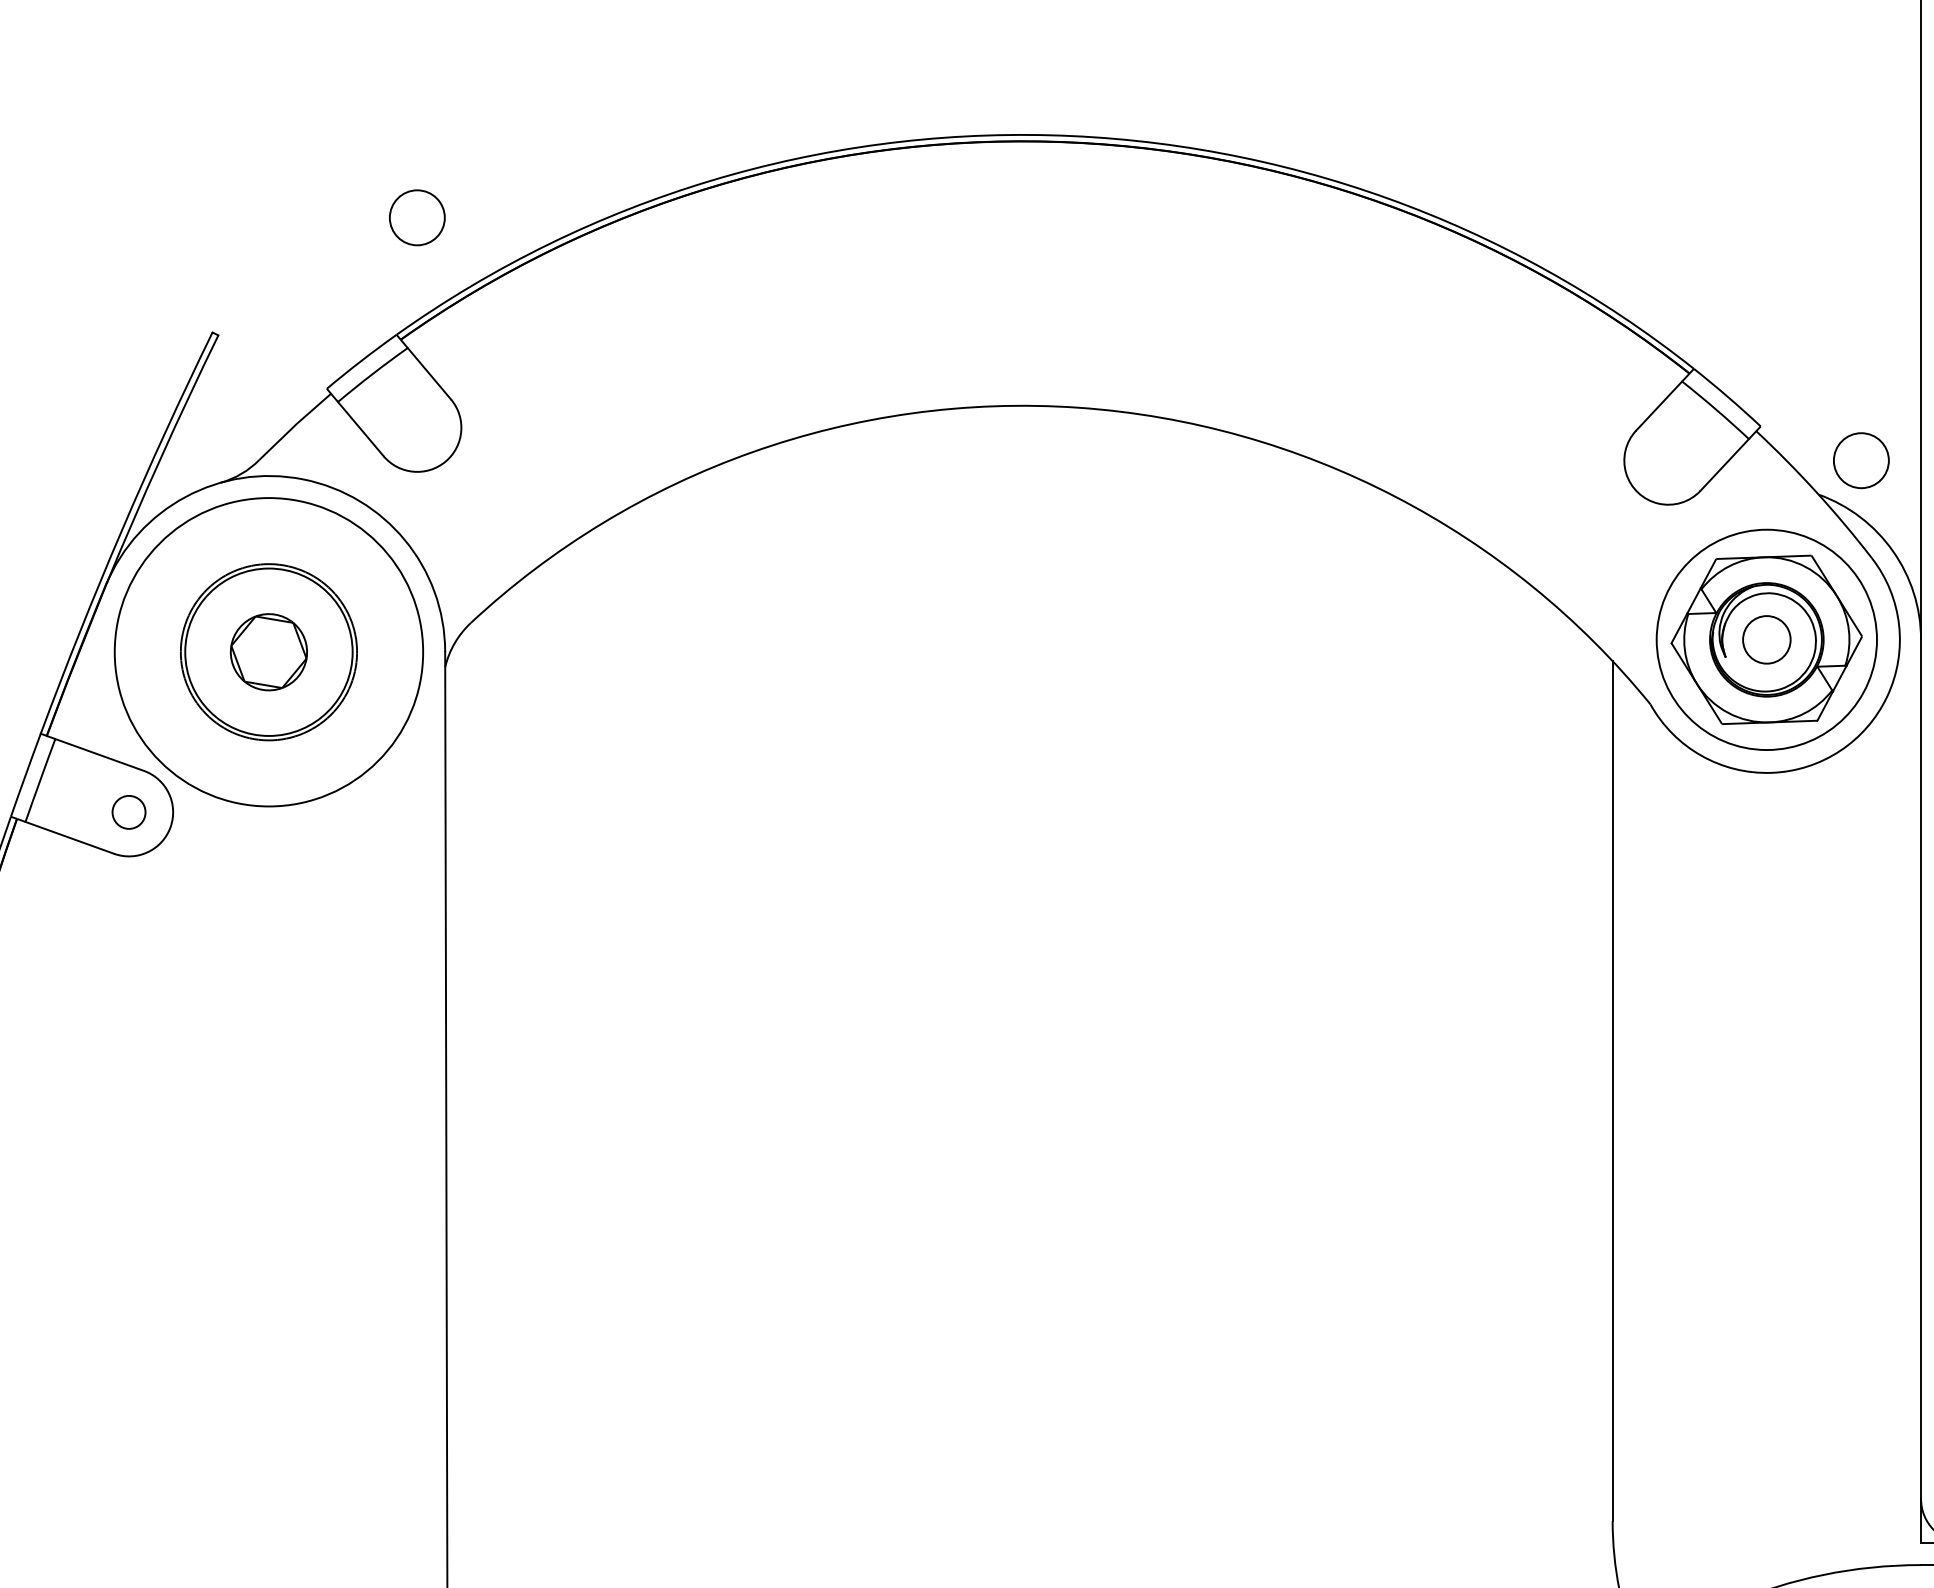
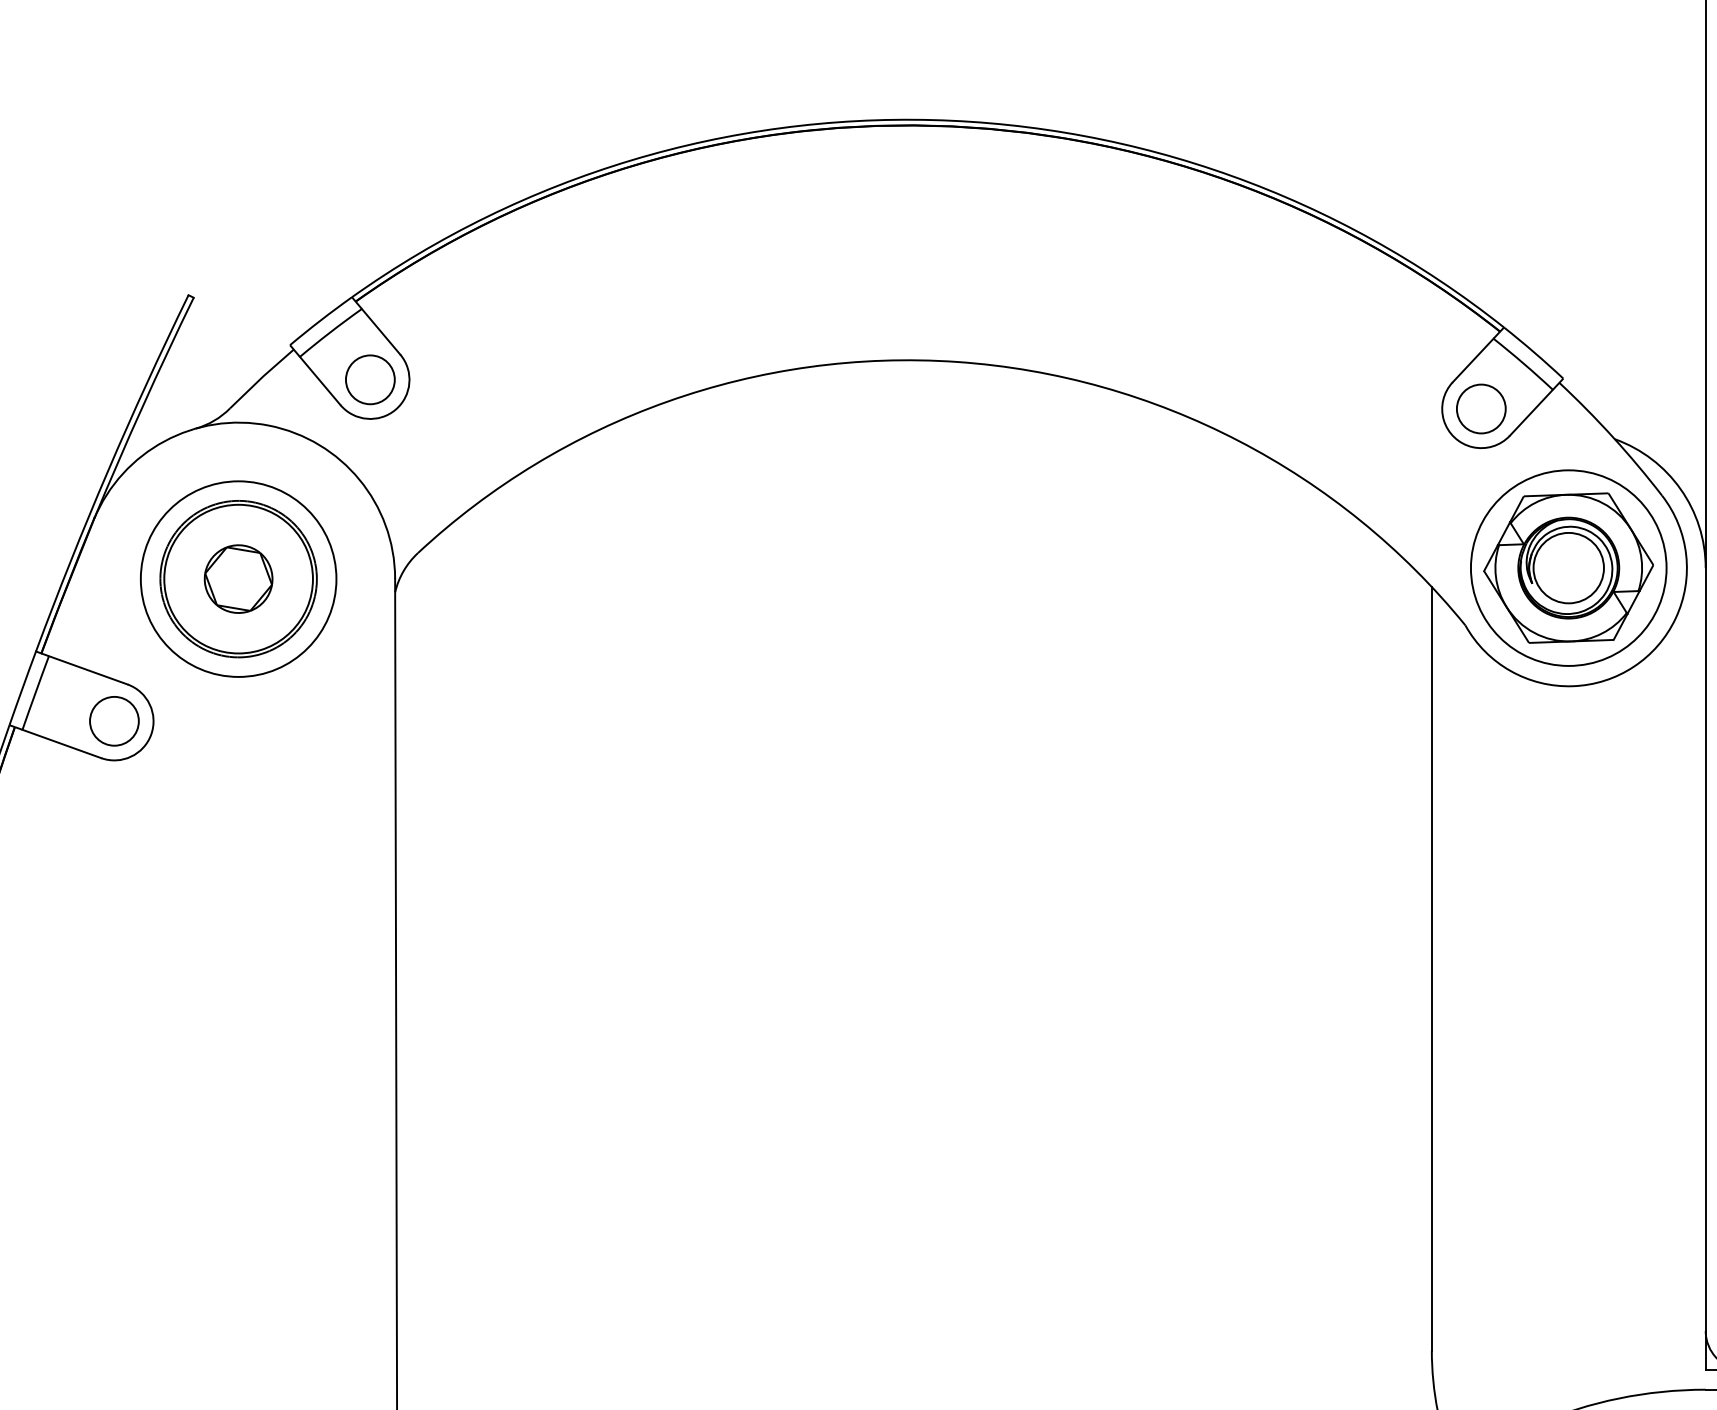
circle: (417, 217) -> (370, 379), moved
circle: (1861, 460) -> (1481, 408), moved
circle: (1766, 639) -> (1568, 567), size x1.67
circle: (268, 652) -> (238, 579), size x0.71
circle: (128, 812) -> (113, 721), size x1.67

